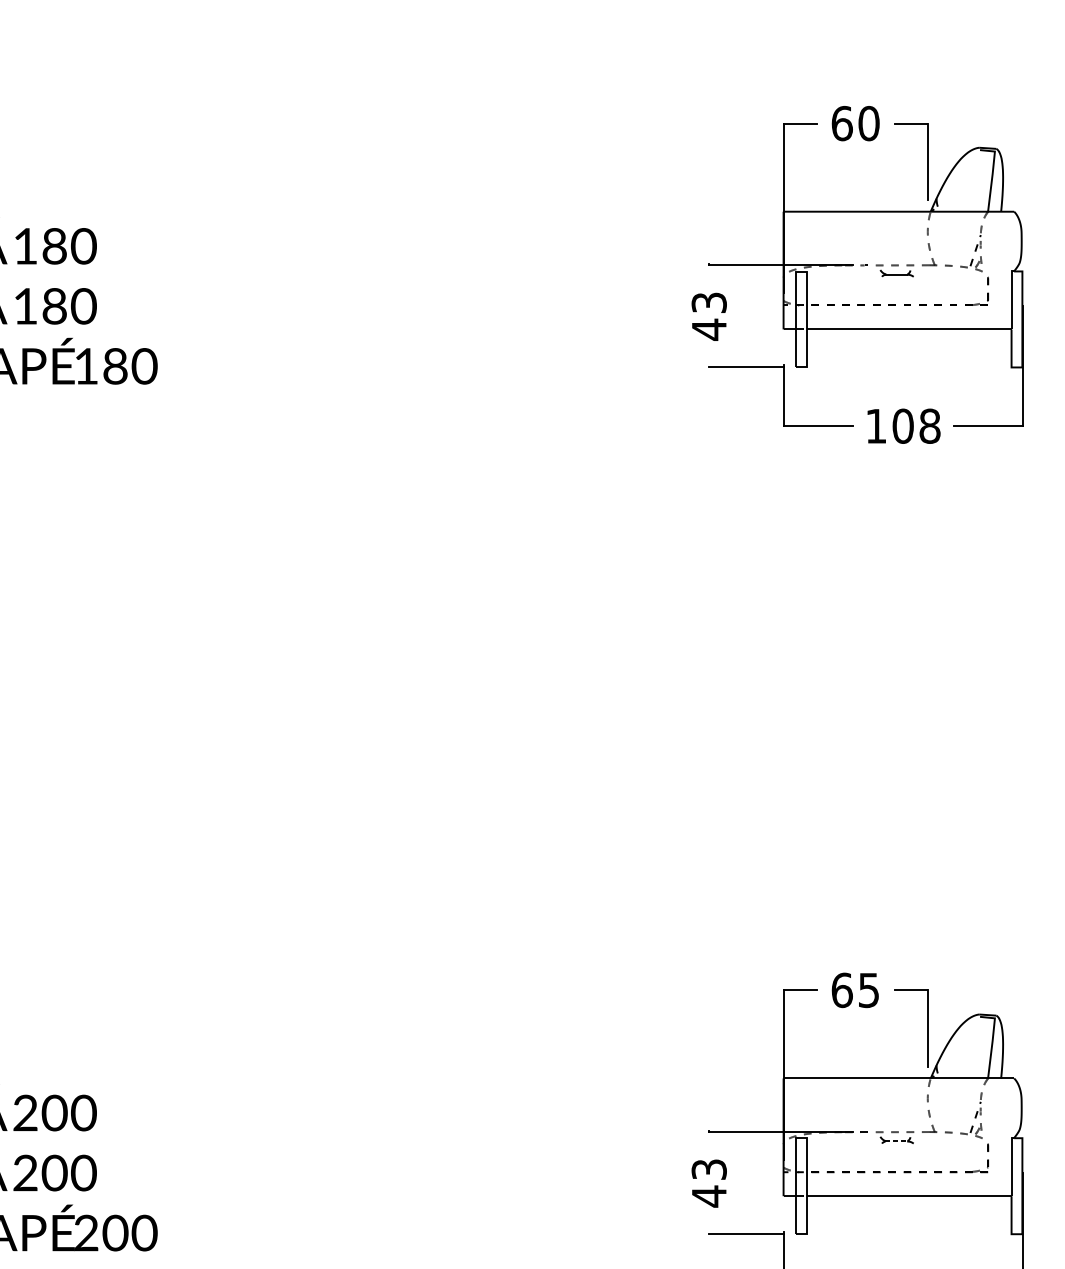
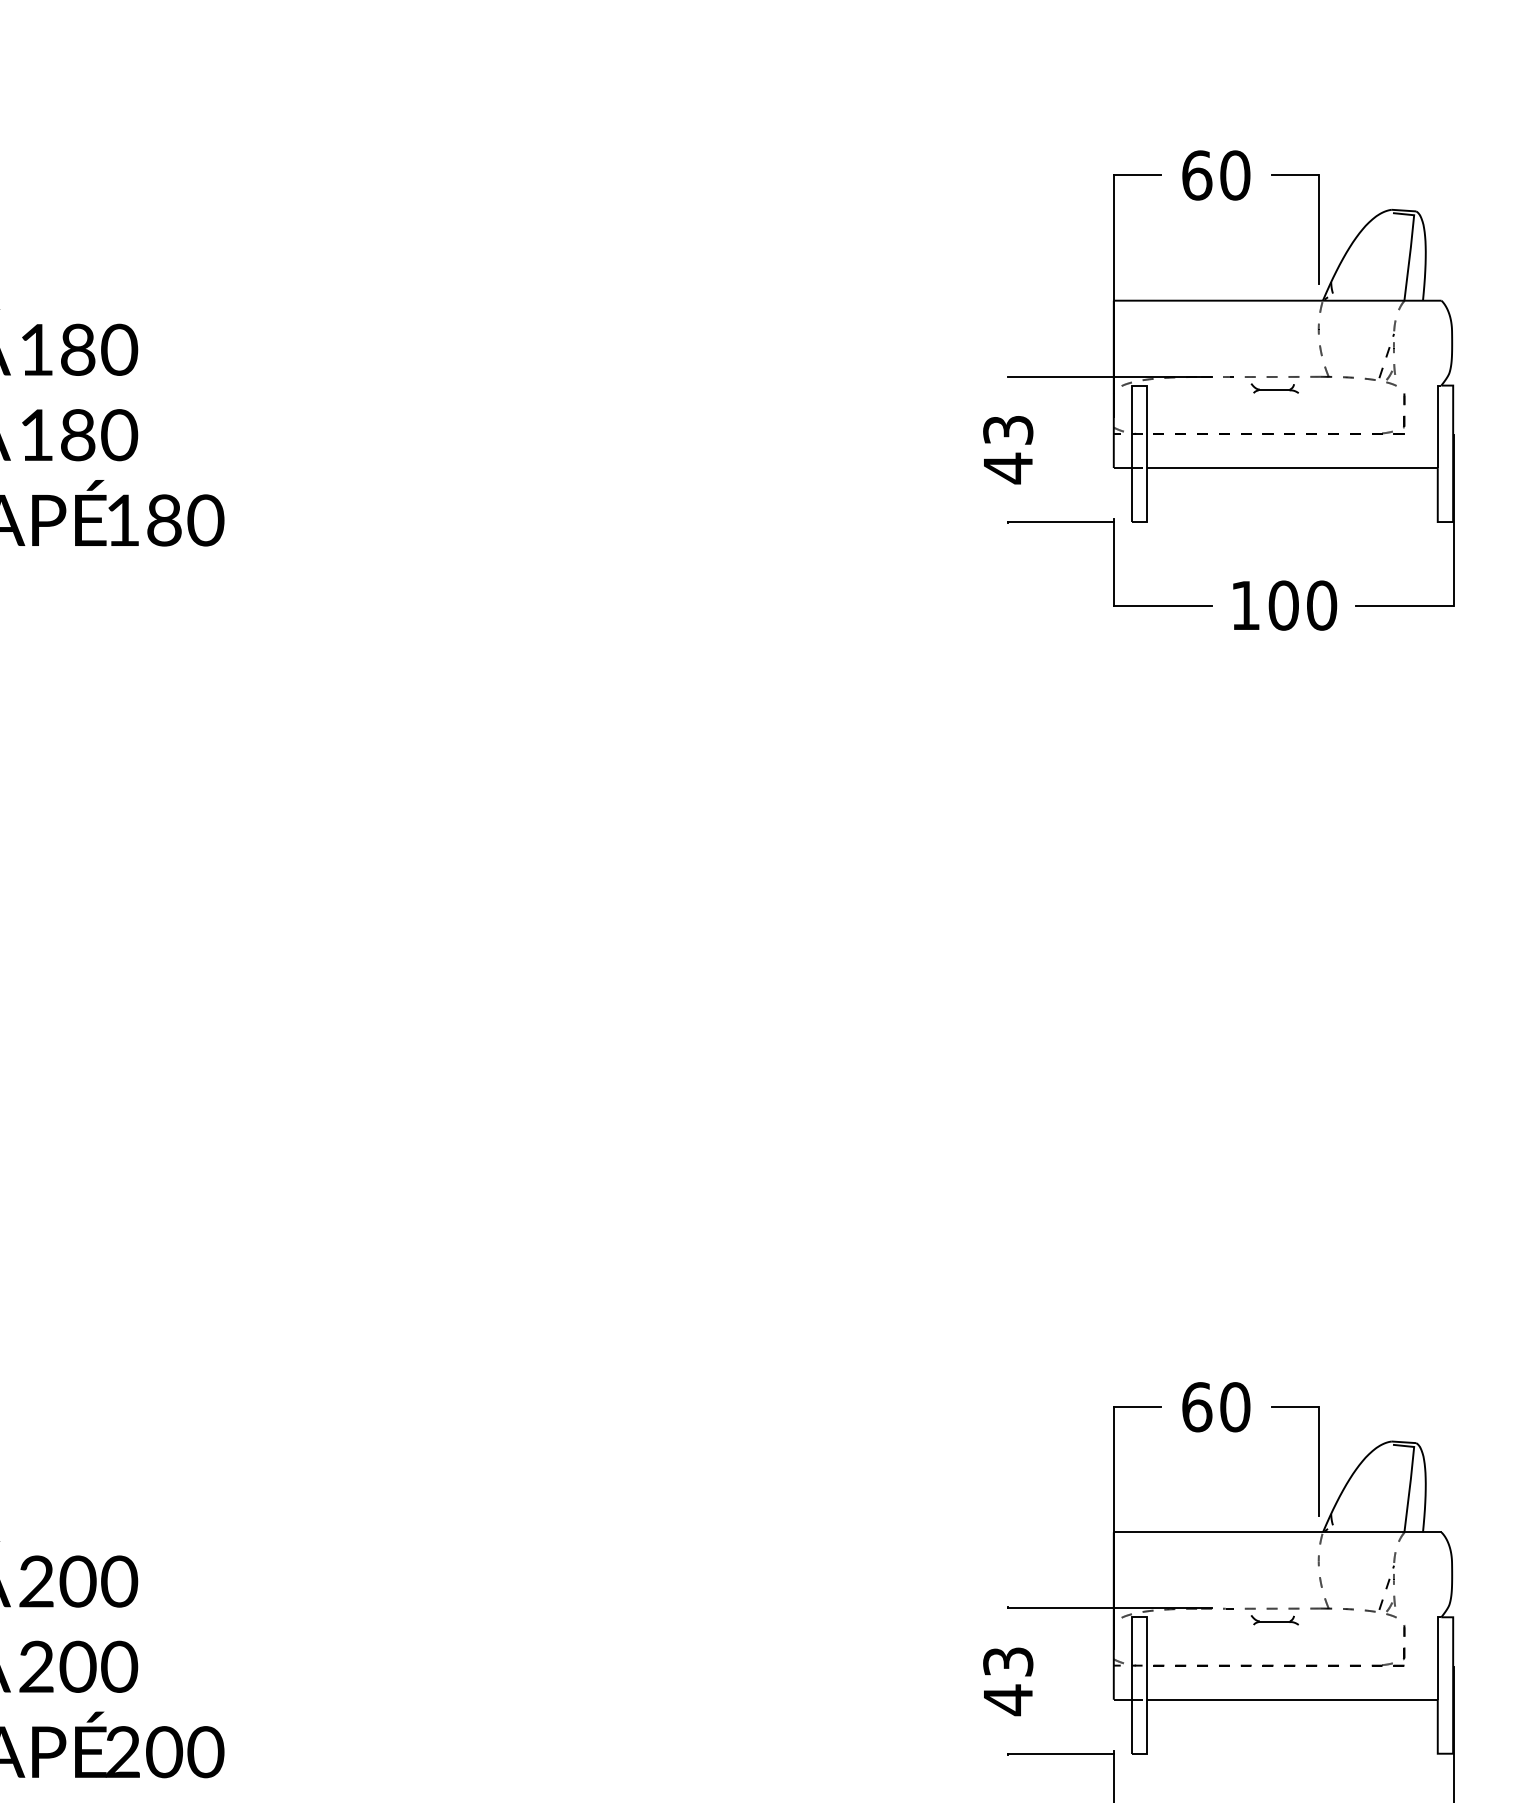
text: (930, 426) -> (1322, 605), 108 -> 100
text: (869, 990) -> (1235, 1407), 65 -> 60
line: (897, 1141) -> (1275, 1621), dashed -> solid

